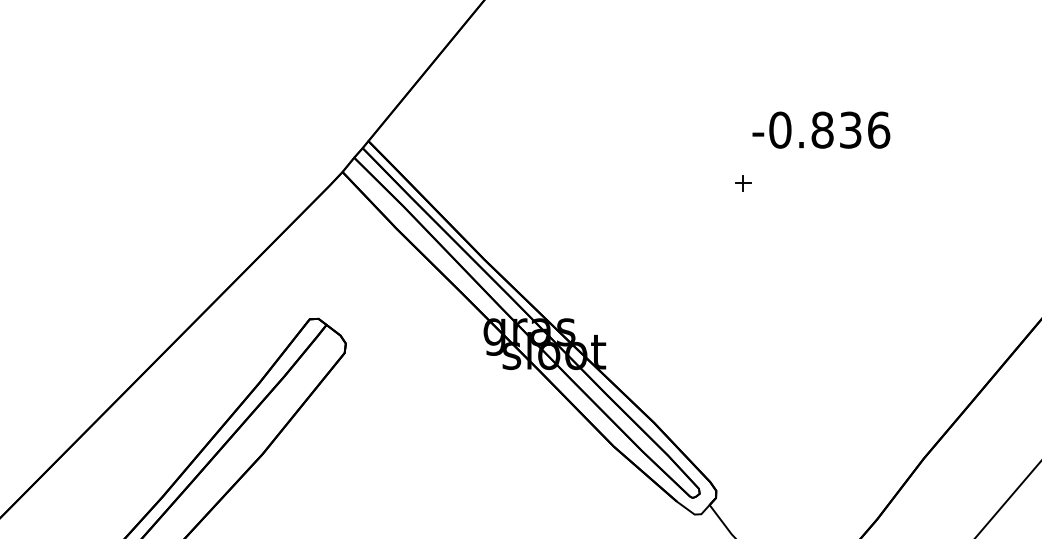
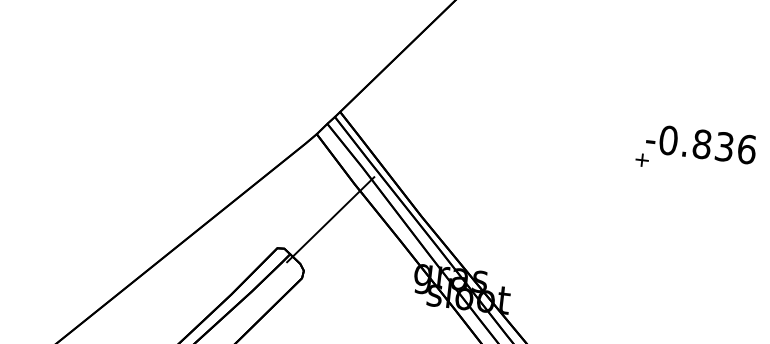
part: (743, 183) -> (642, 160), moved
line: (371, 276) -> (330, 219), added

